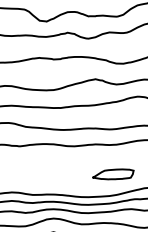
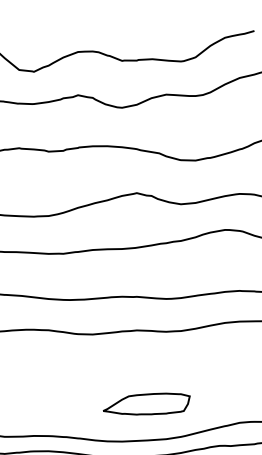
part: (113, 174) -> (147, 404), moved

